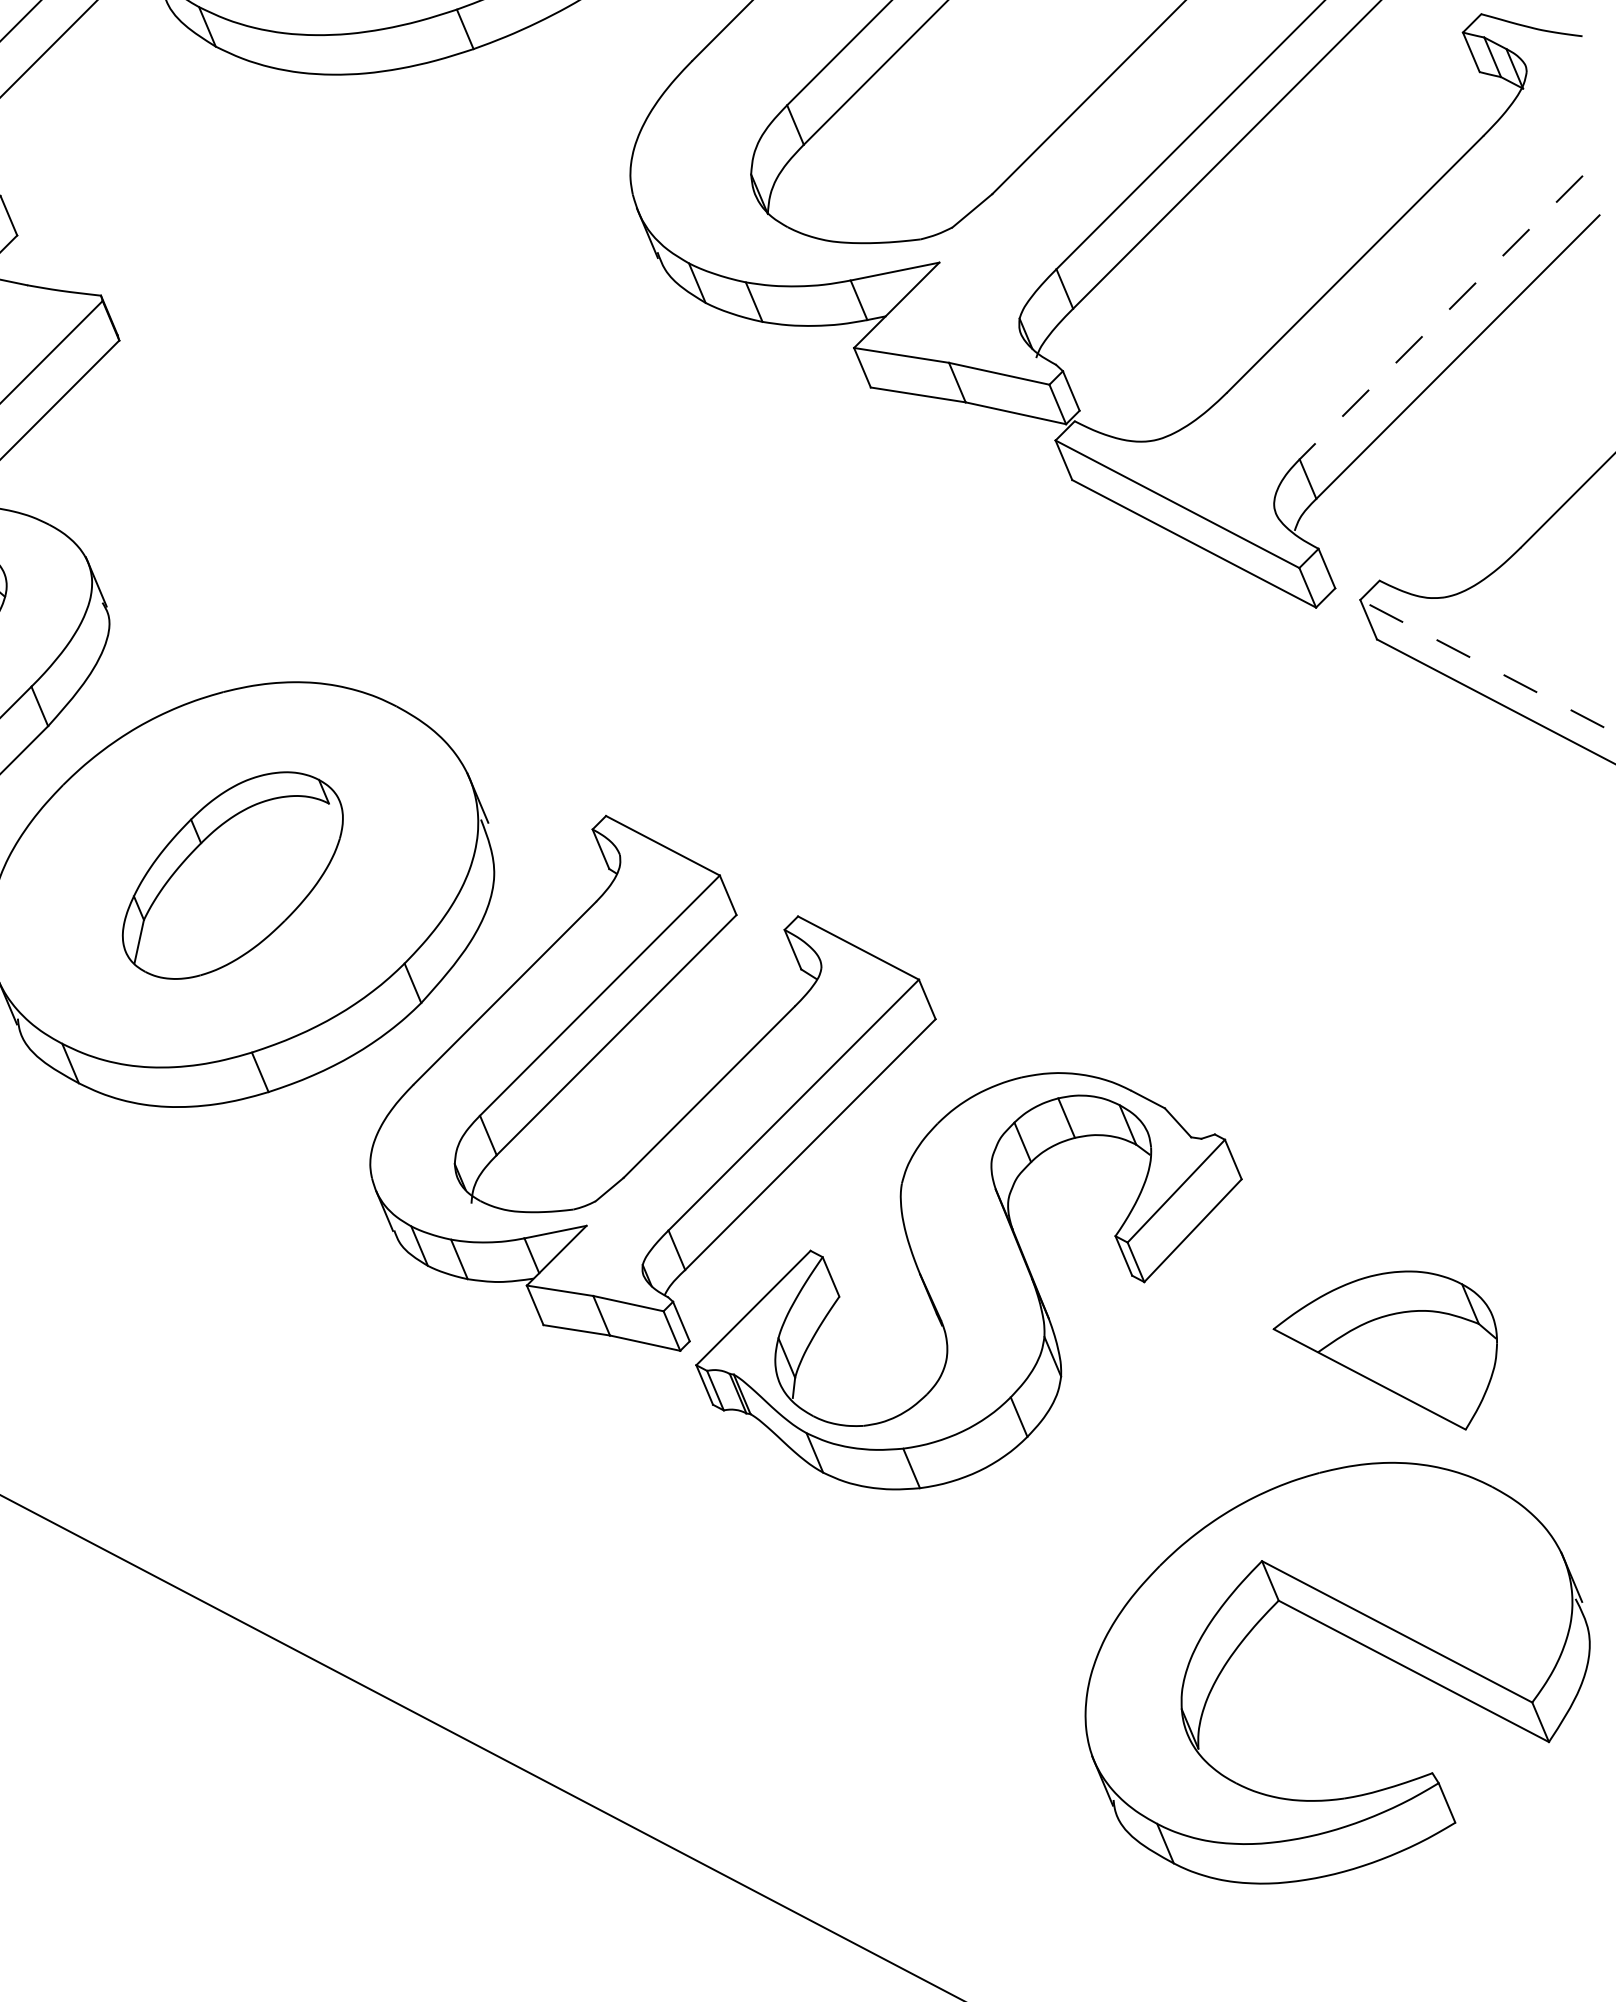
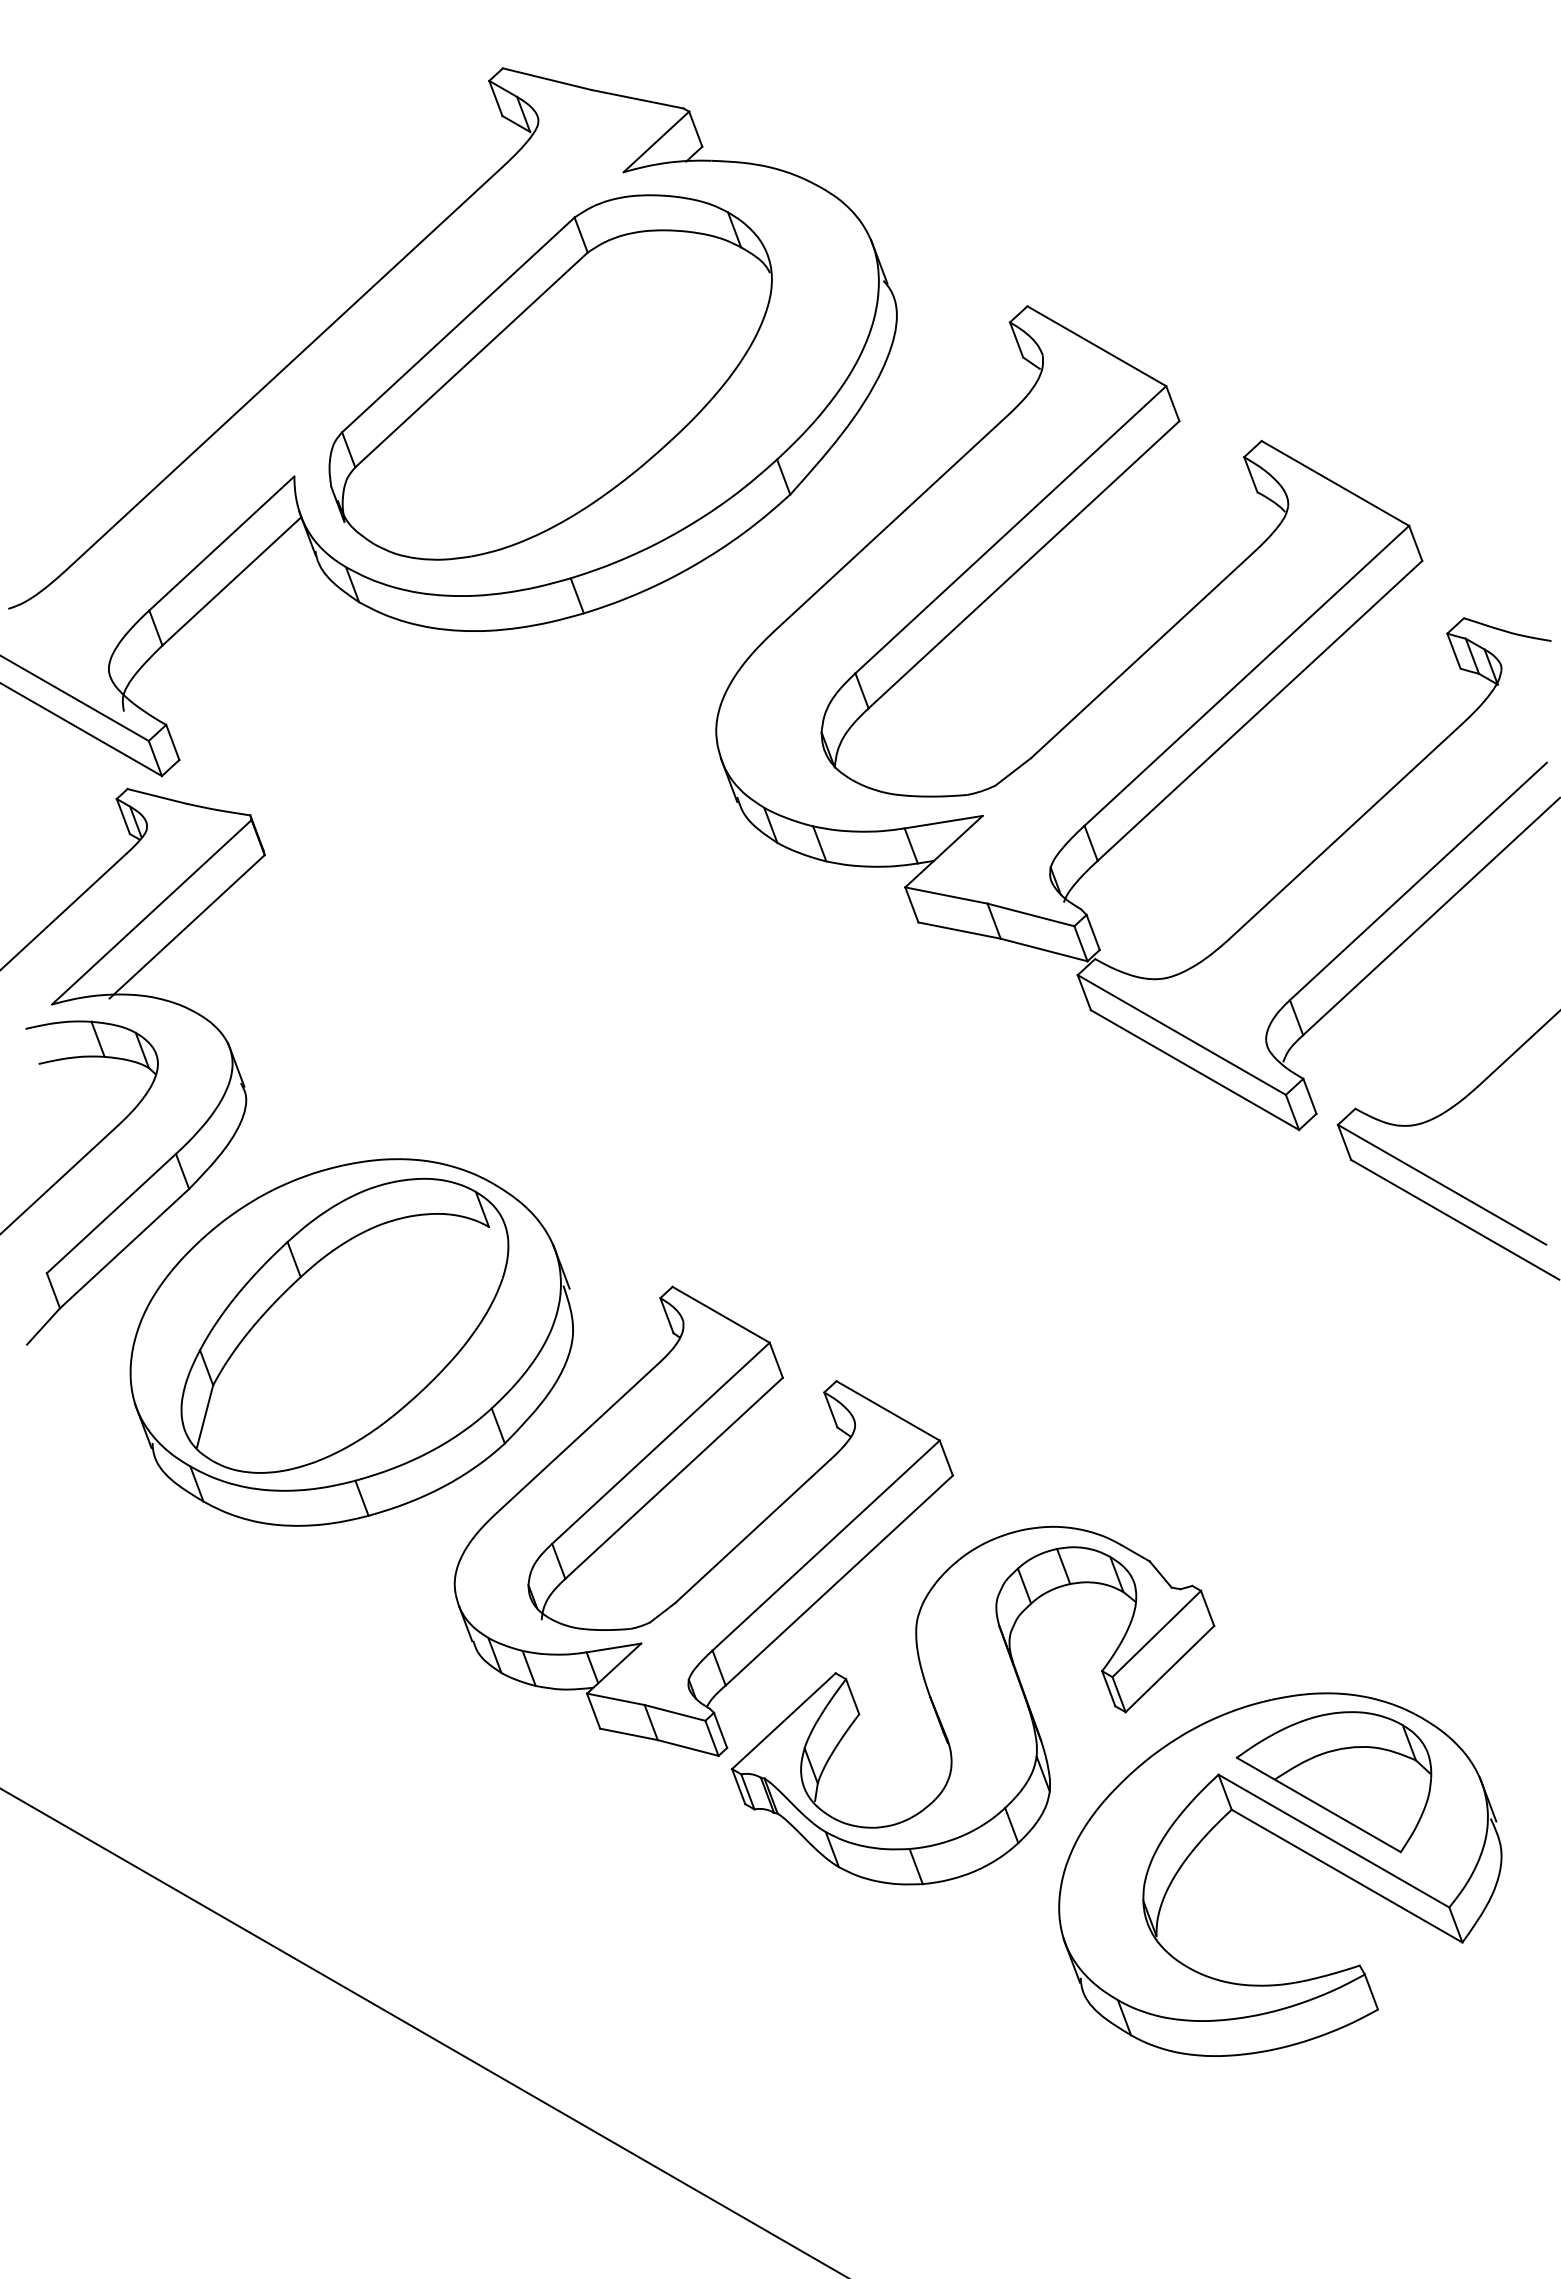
line: (1441, 317) -> (1418, 881), dashed -> solid
line: (1481, 663) -> (1441, 1184), dashed -> solid
part: (232, 875) -> (344, 1325), size x1.67
part: (1354, 1642) -> (1296, 1848), moved

